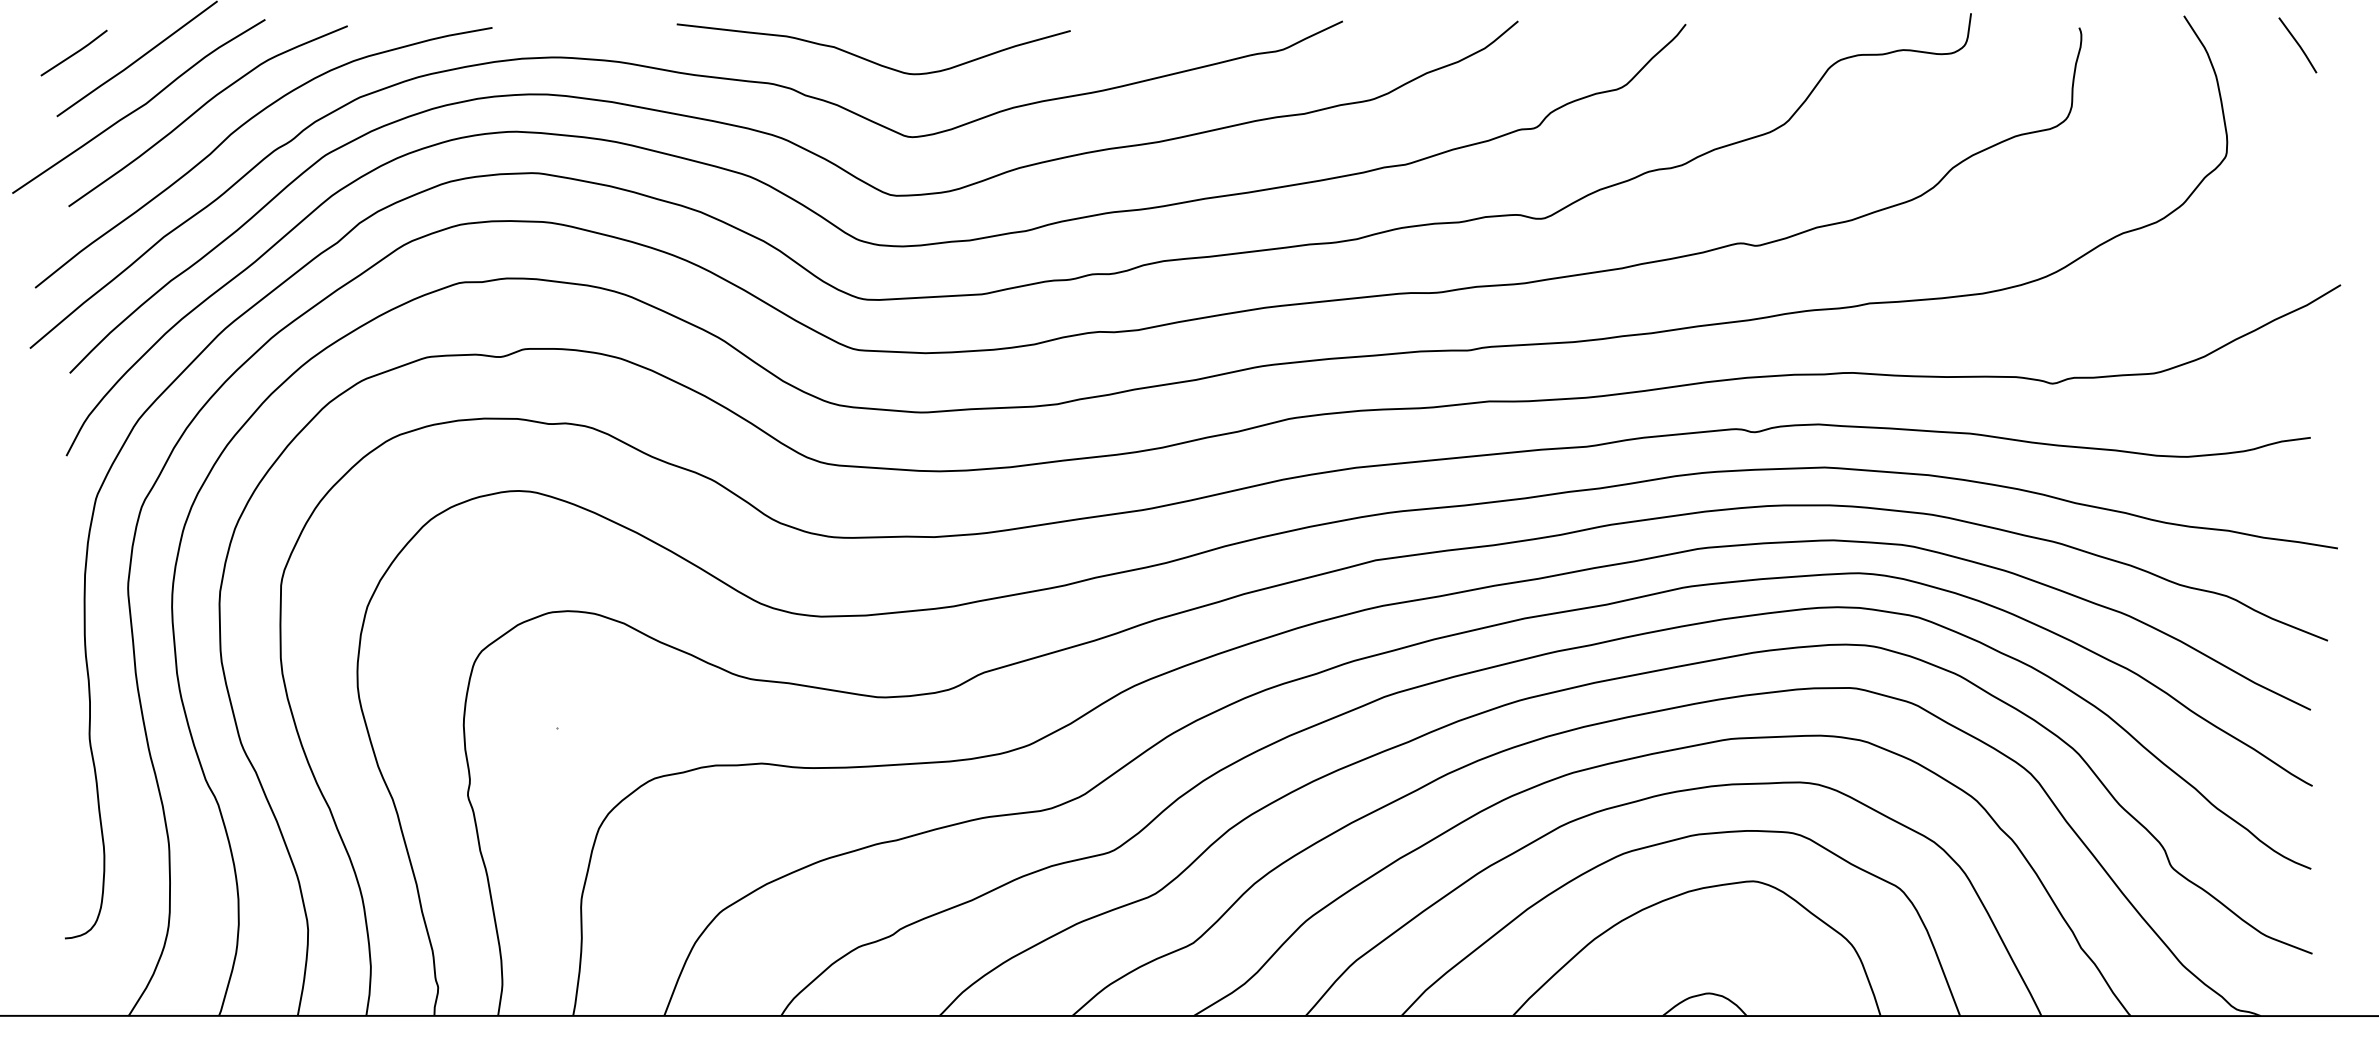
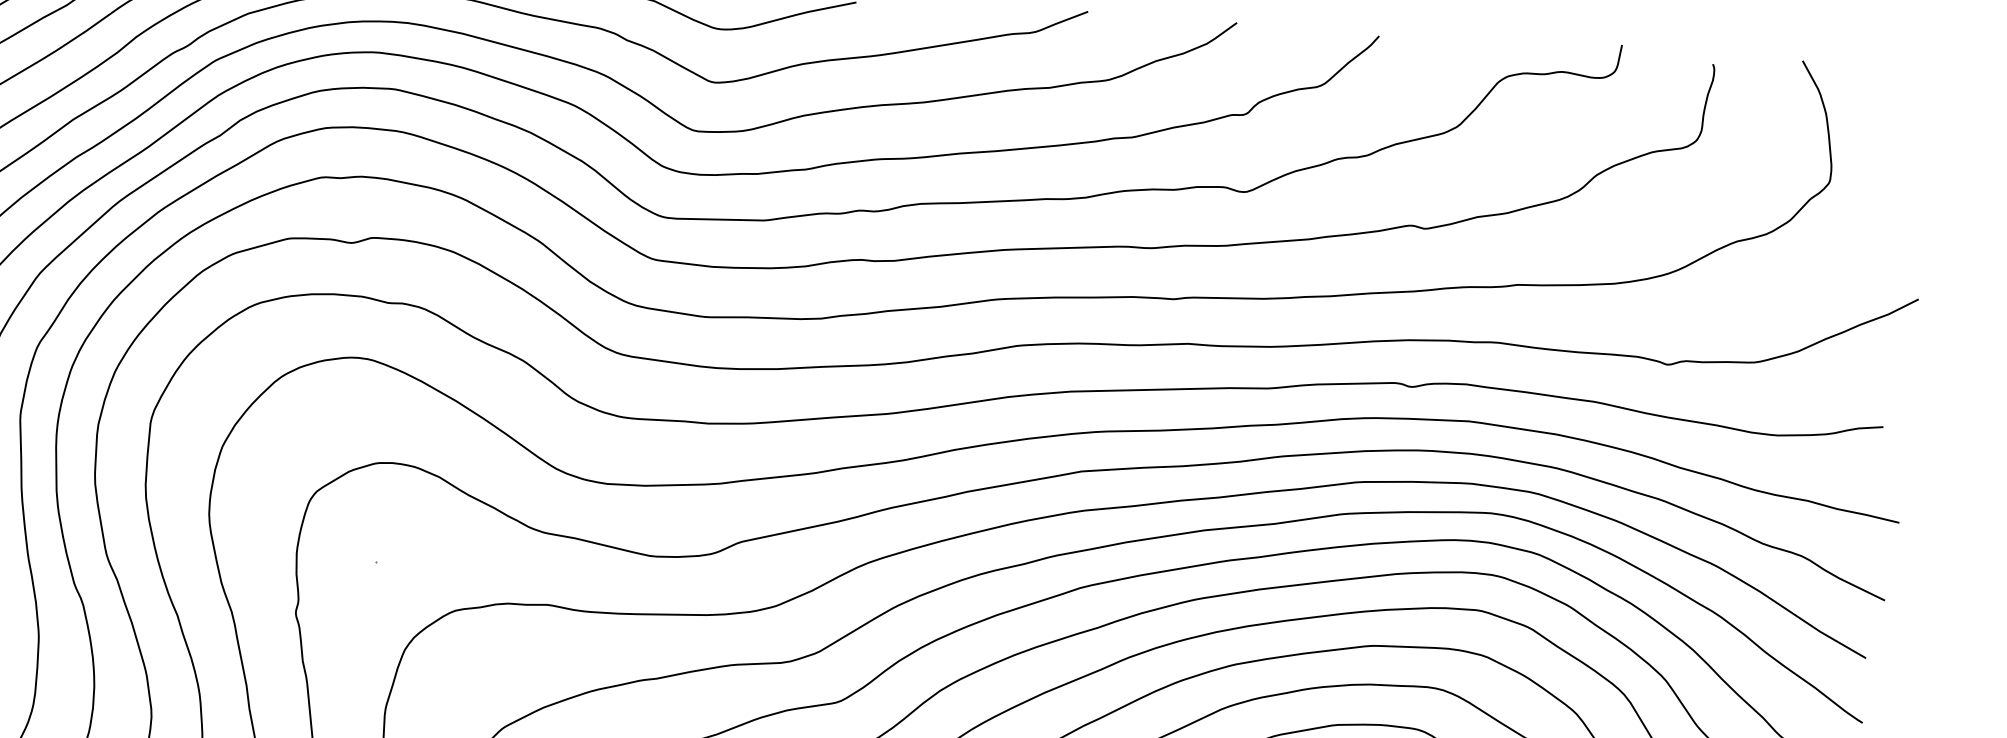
line: (2297, 44) -> (1897, 92), removed

